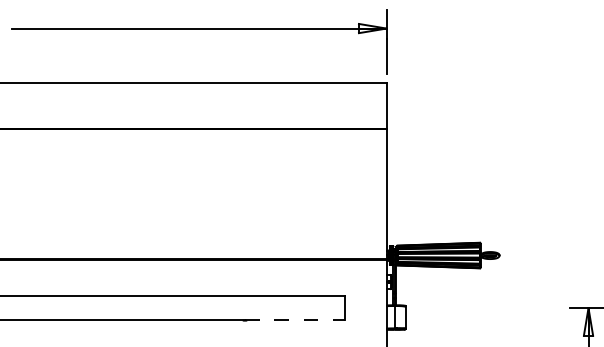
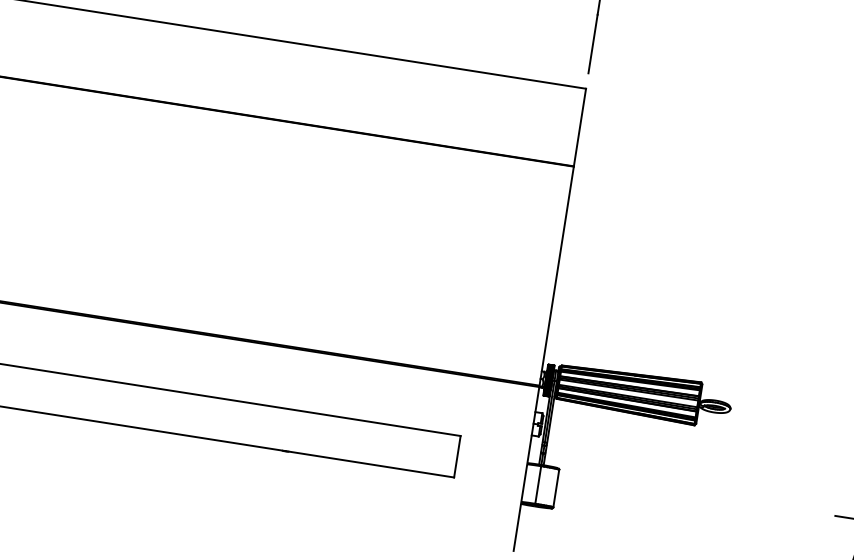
line: (295, 320) -> (370, 464), dashed -> solid

